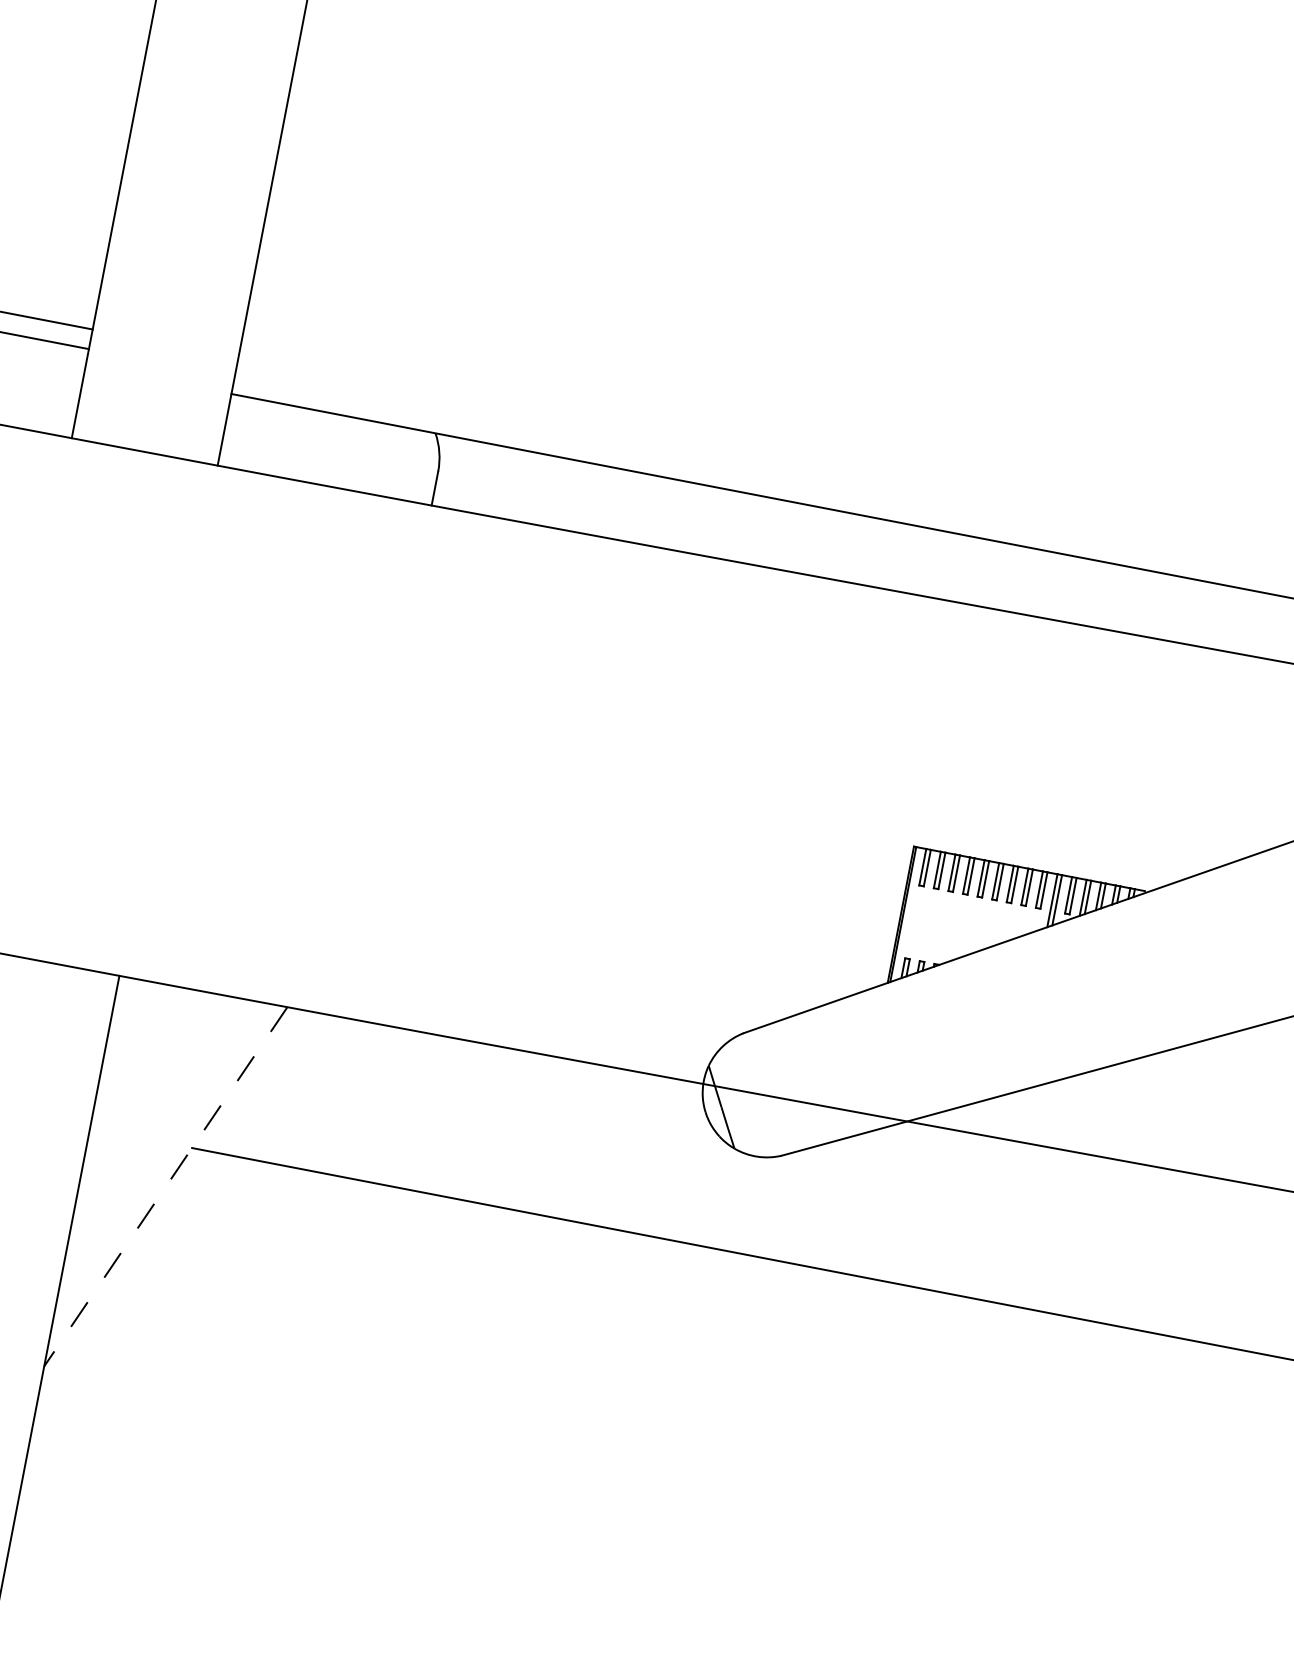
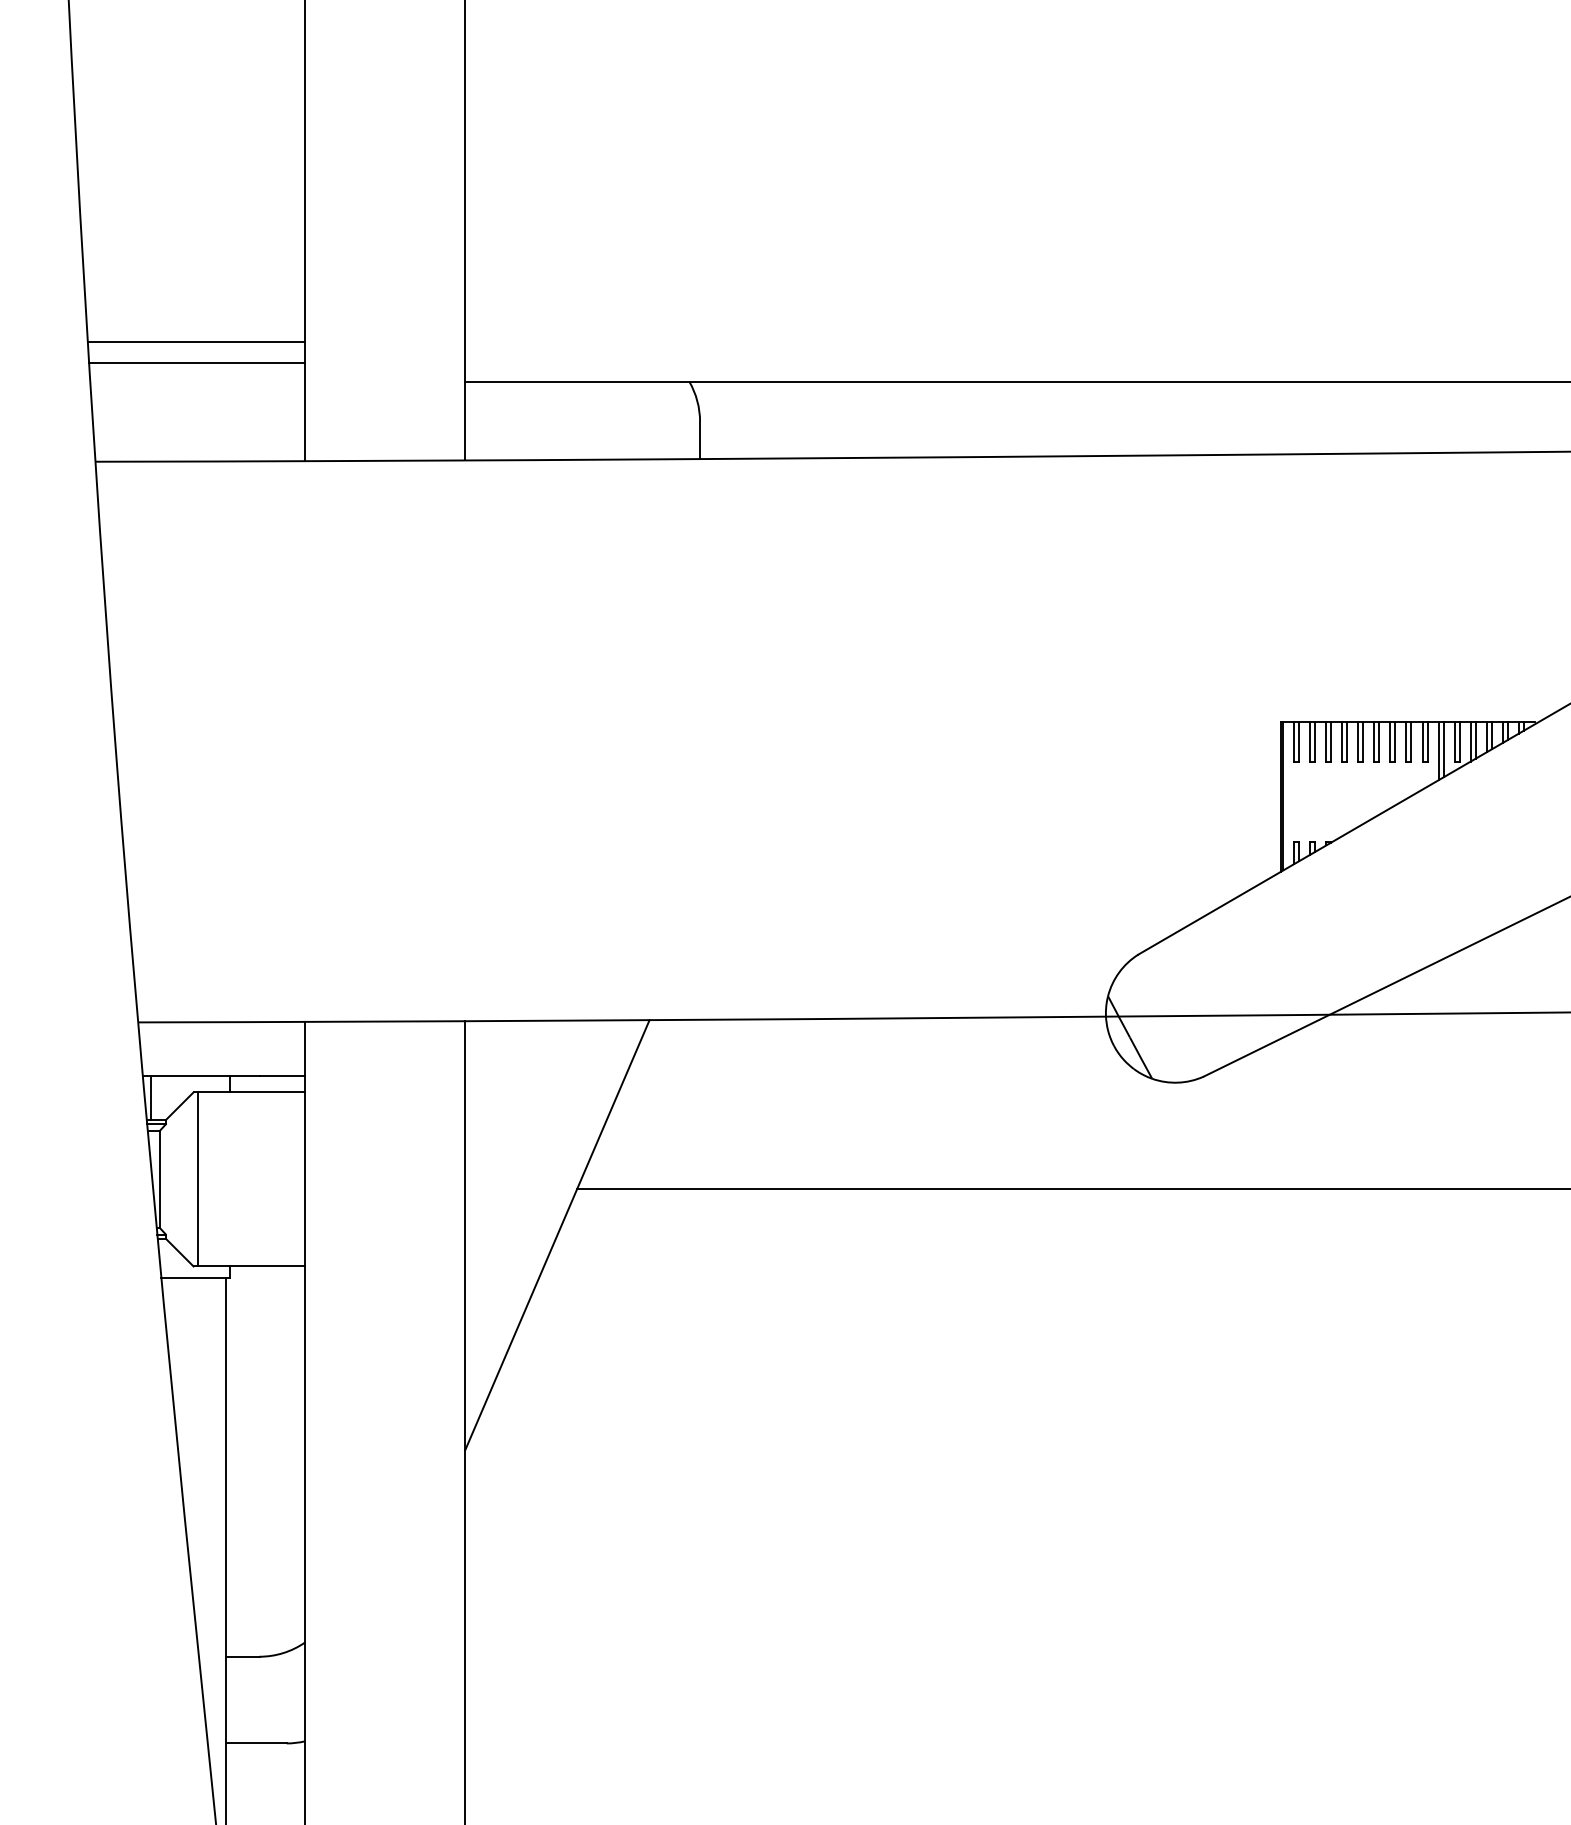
line: (165, 1187) -> (557, 1235), dashed -> solid

